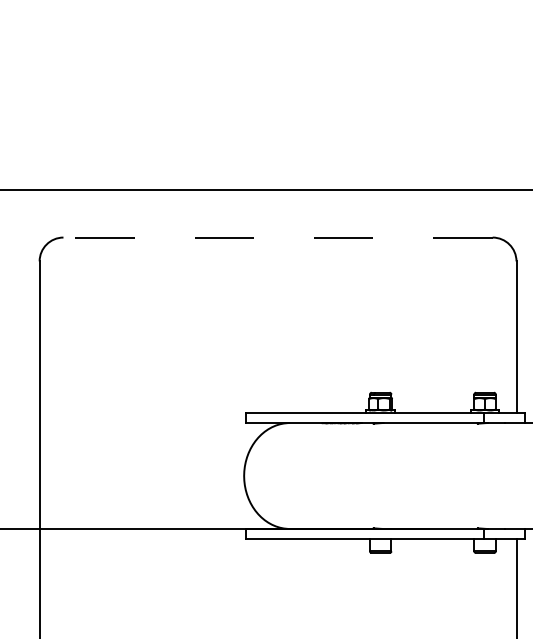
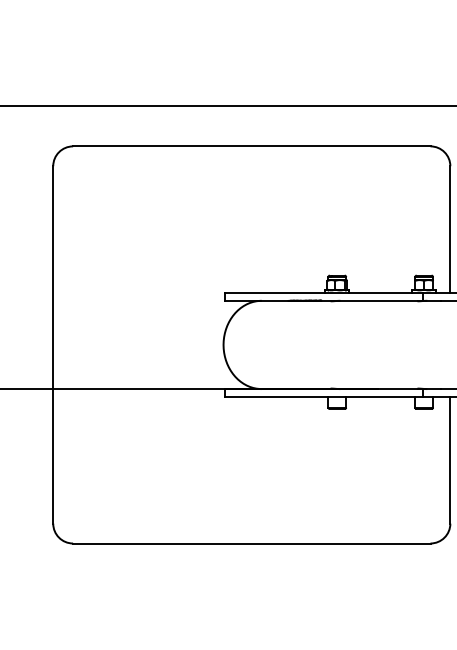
line: (277, 237) -> (251, 146), dashed -> solid

